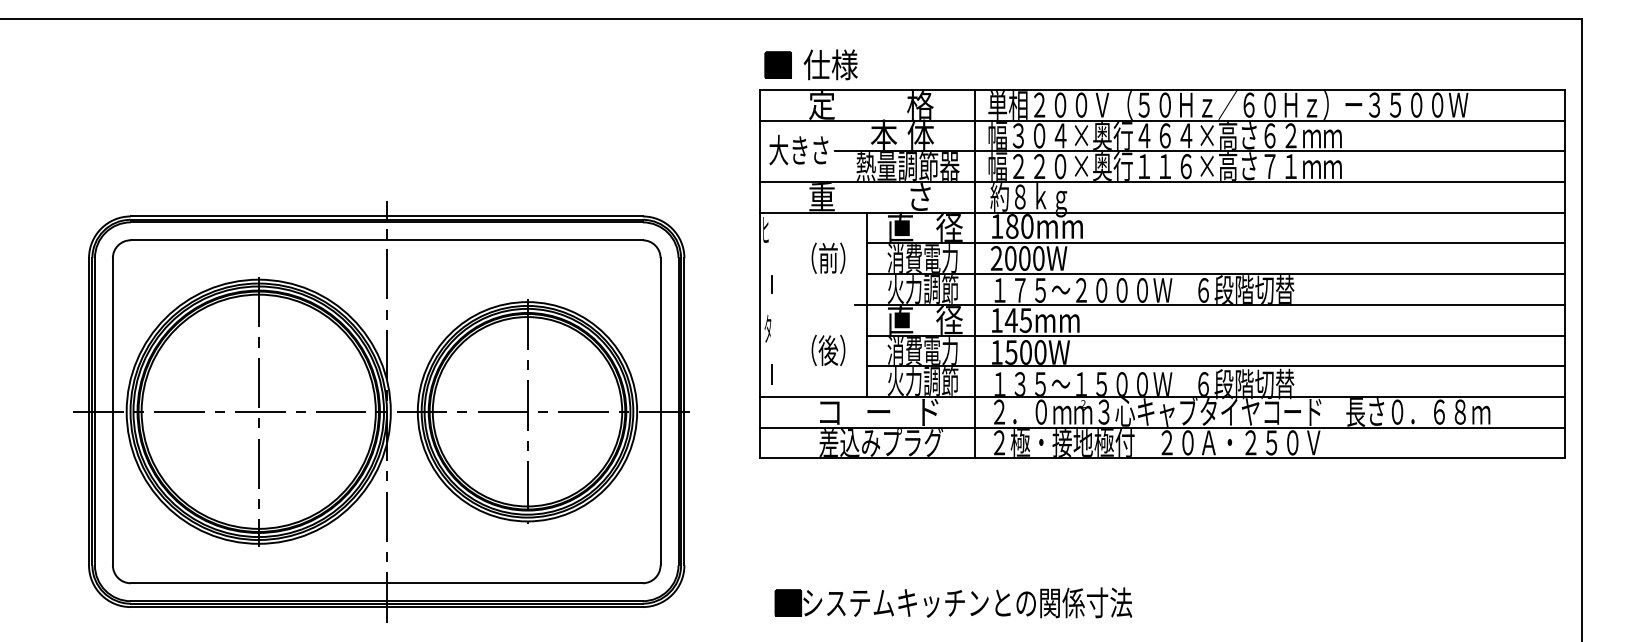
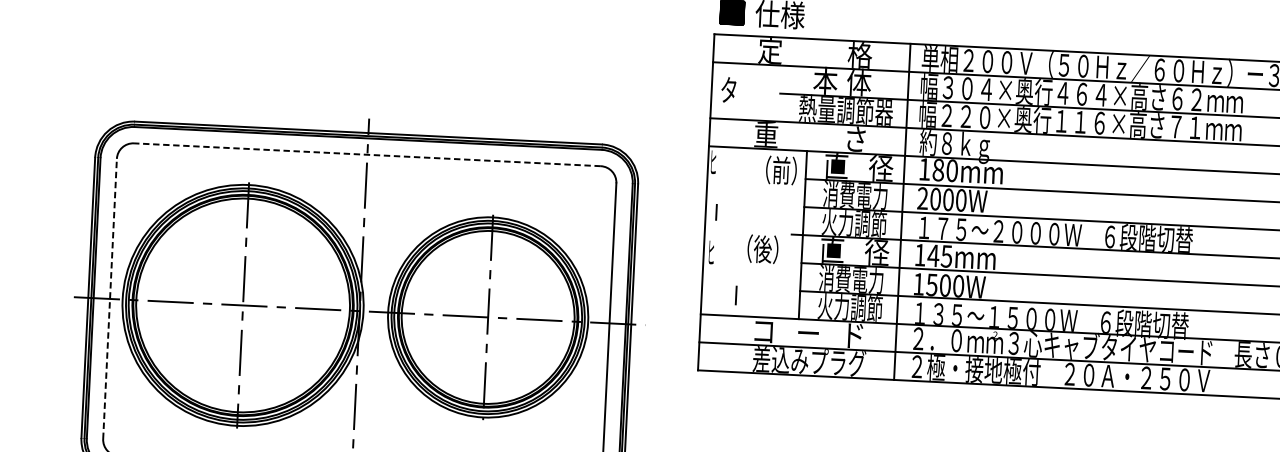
text: (798, 149) -> (746, 90), 大きさ -> タ
line: (386, 240) -> (367, 154), solid -> dashed
text: (828, 257) -> (781, 169), moved
text: (767, 328) -> (710, 252), タ -> ヒ
text: (828, 350) -> (762, 249), moved
line: (771, 374) -> (736, 295), moved
line: (112, 411) -> (109, 298), solid -> dashed

